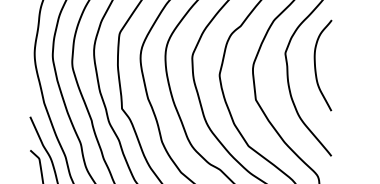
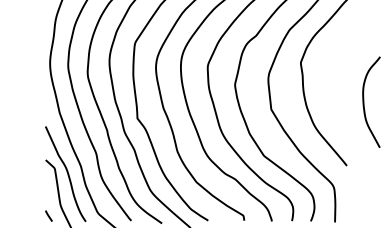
curve: (316, 64) -> (364, 101), moved

